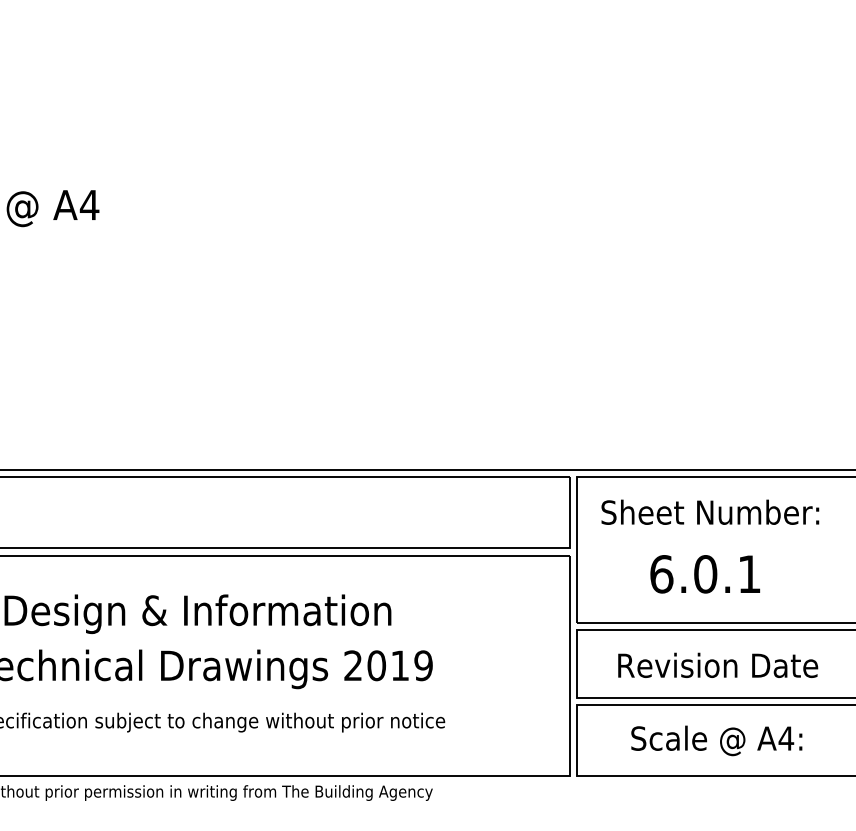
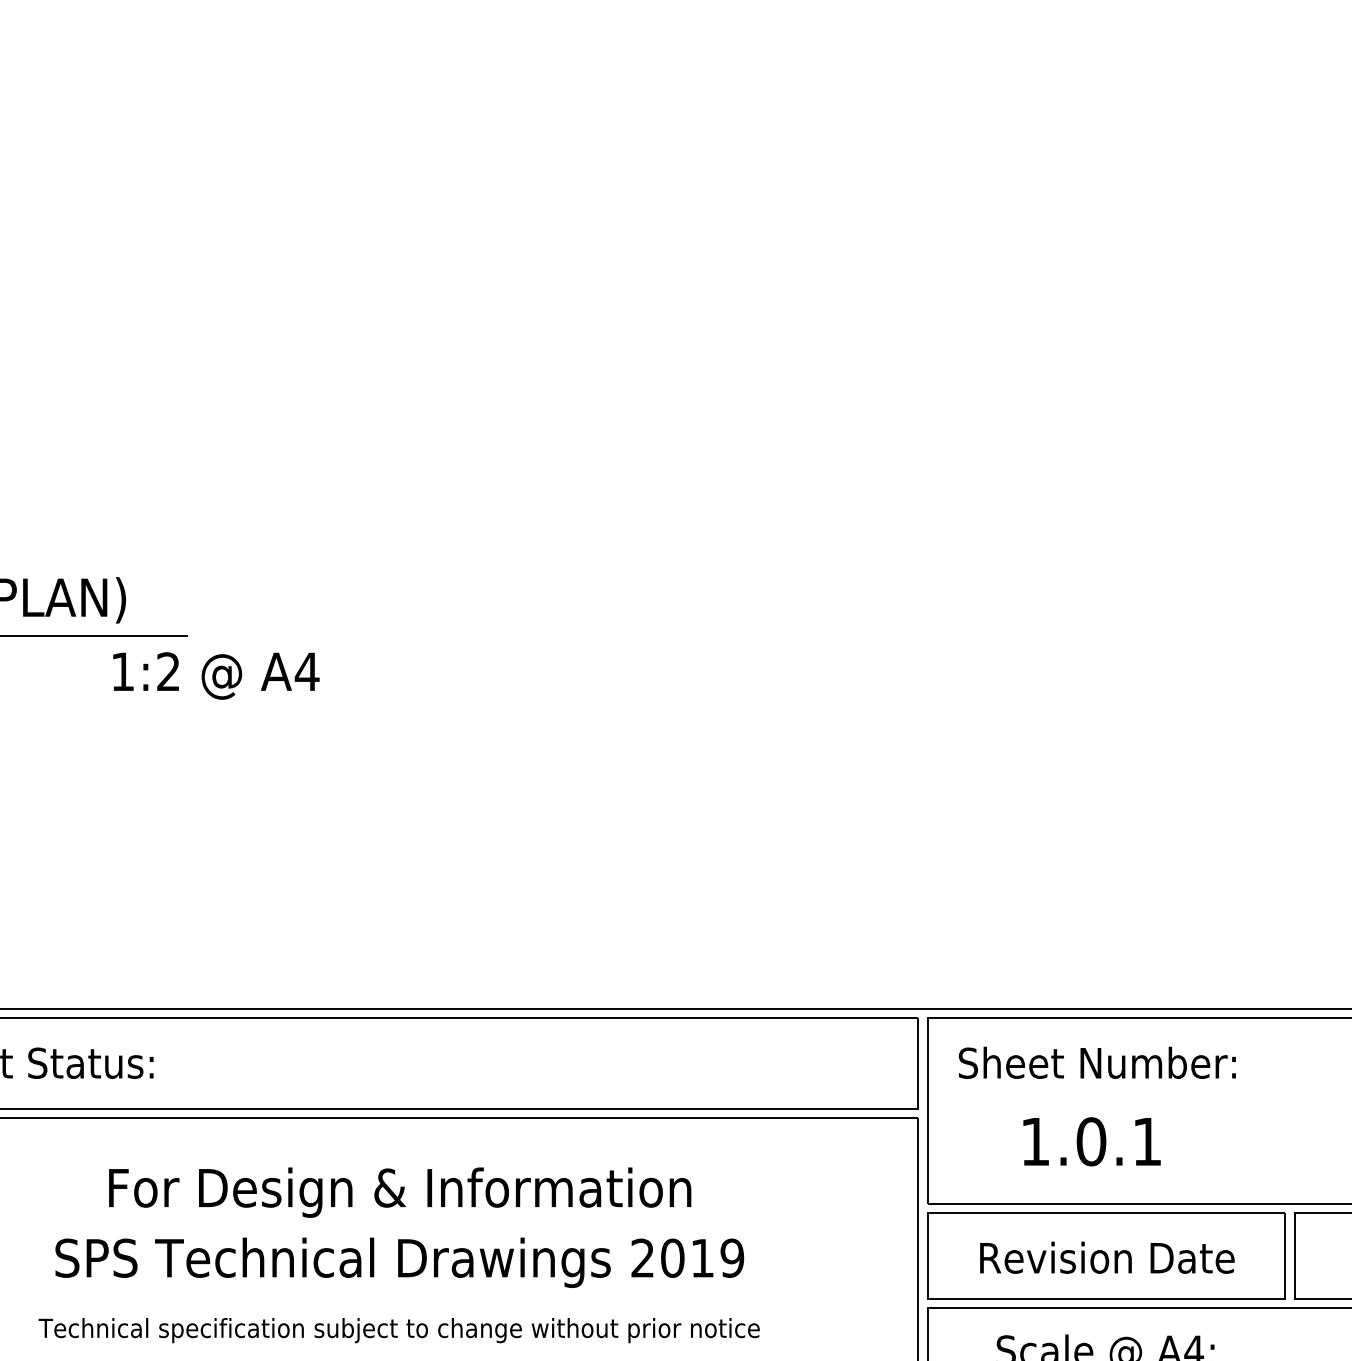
text: (661, 574) -> (1035, 1141), 6.0.1 -> 1.0.1

